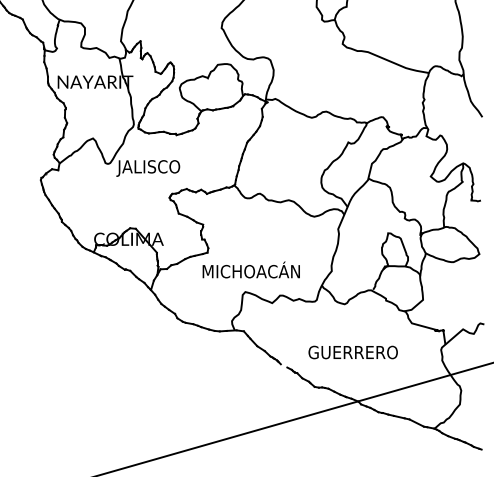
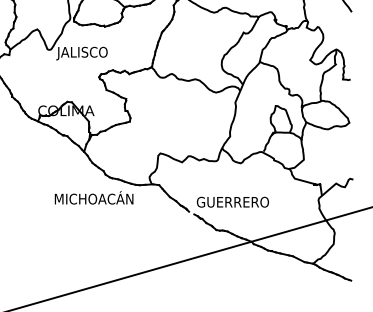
text: (250, 269) -> (93, 197), moved
text: (352, 352) -> (232, 202), moved

